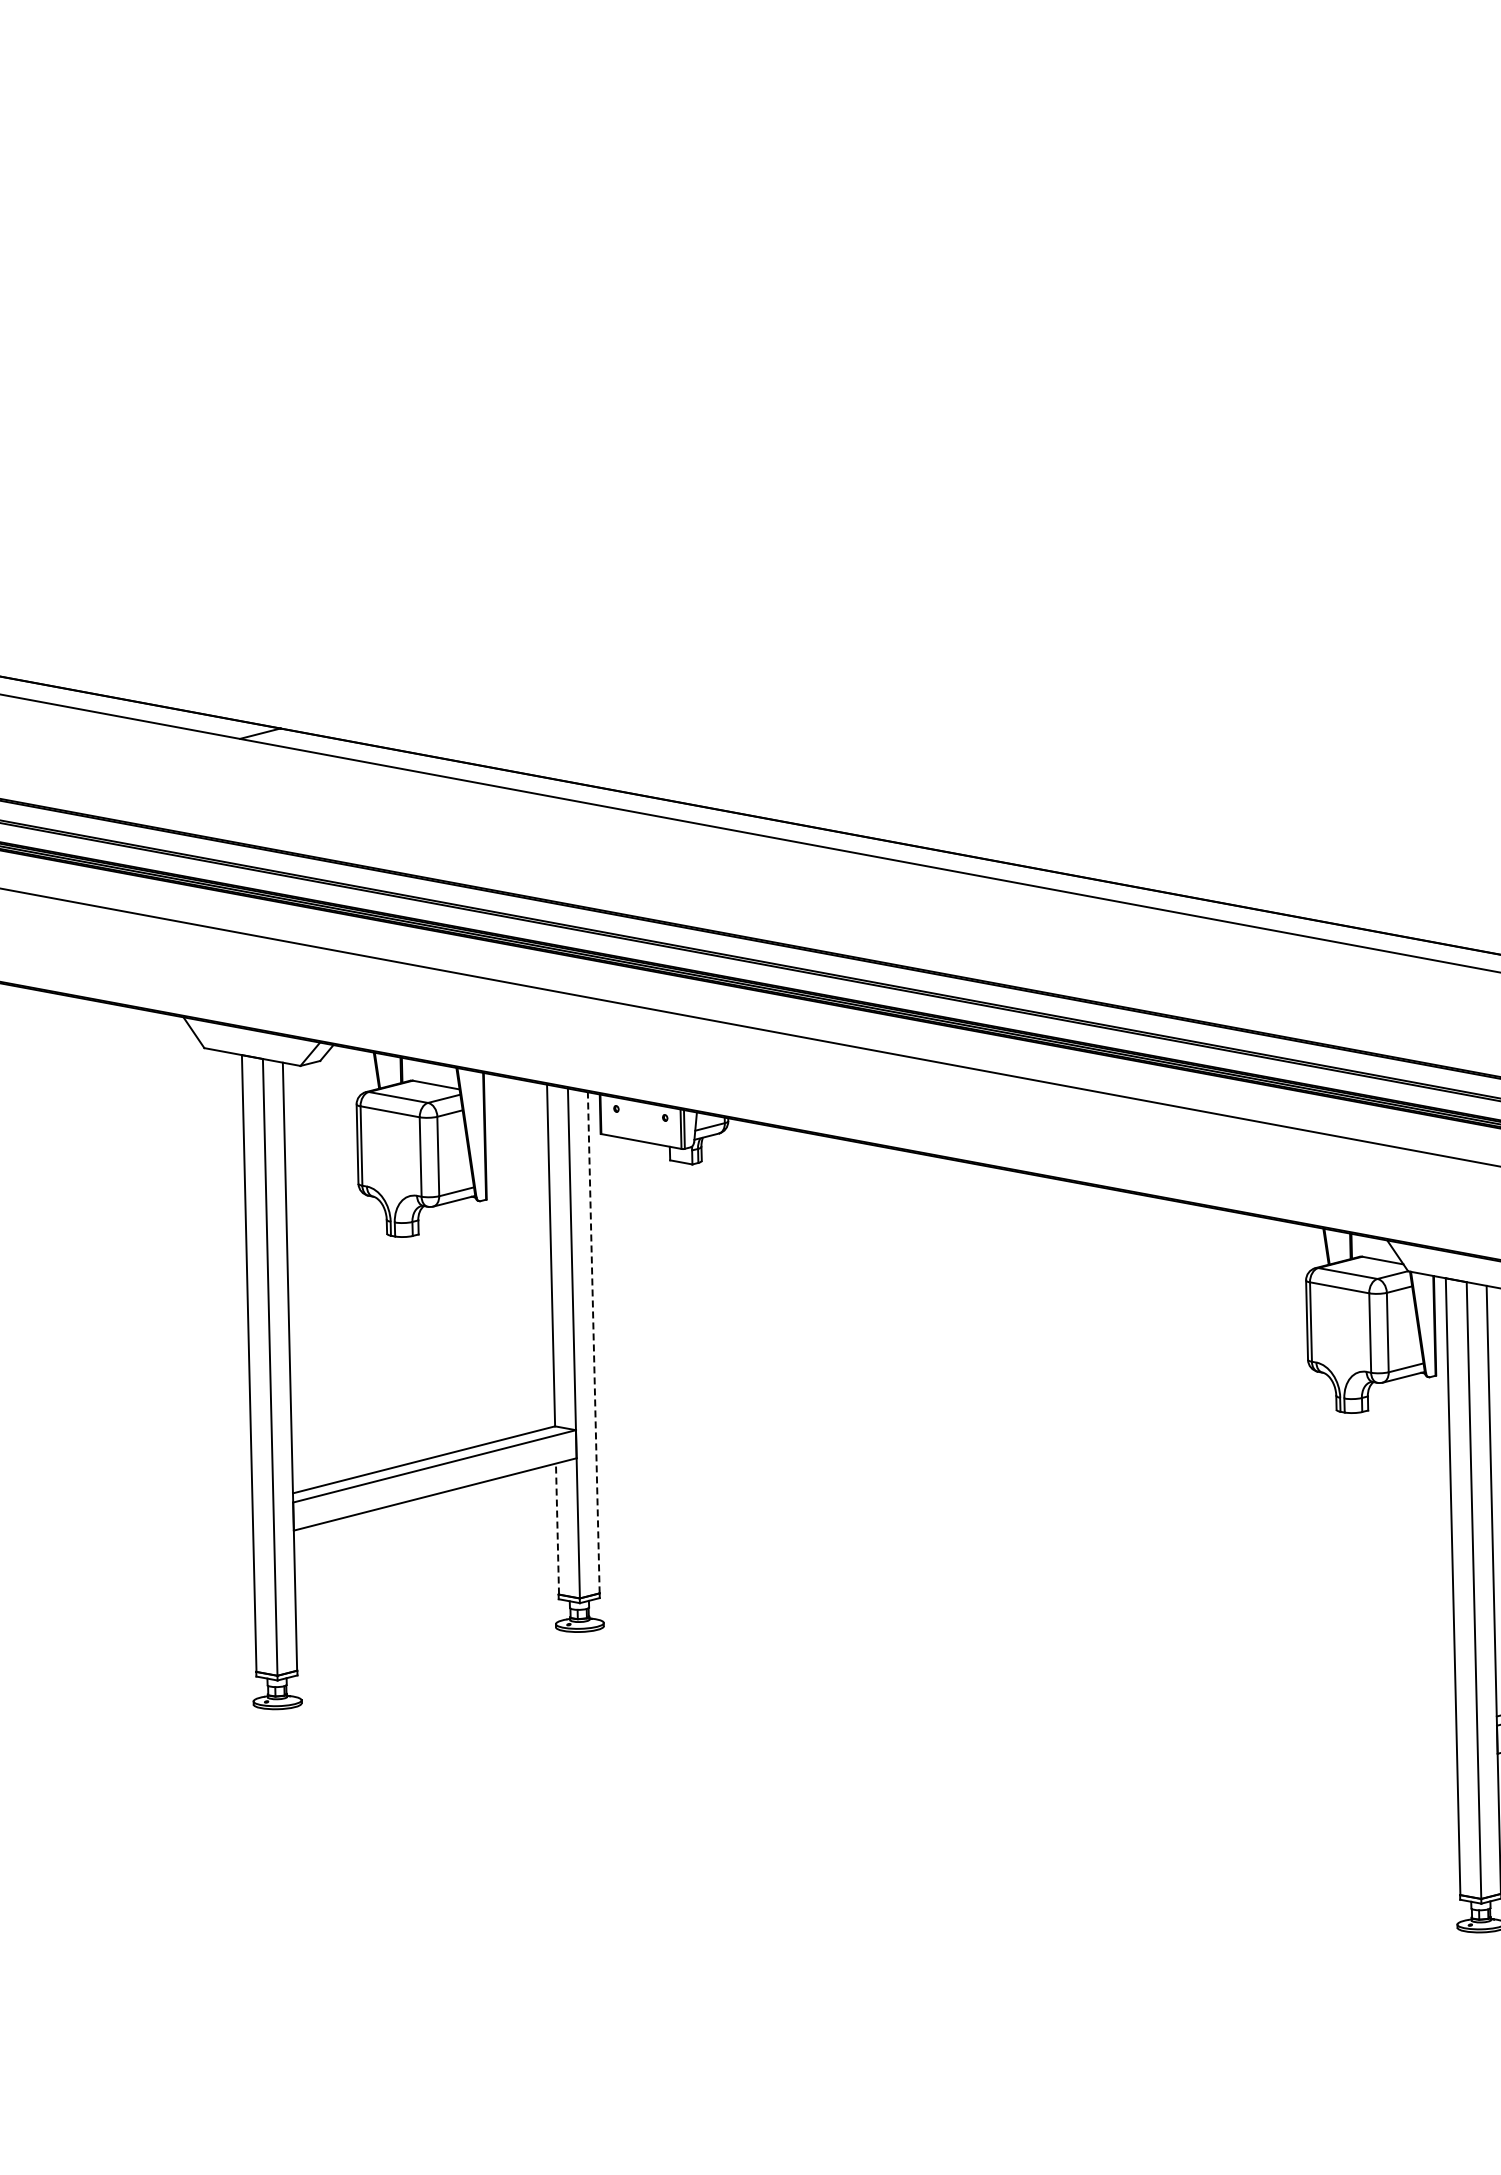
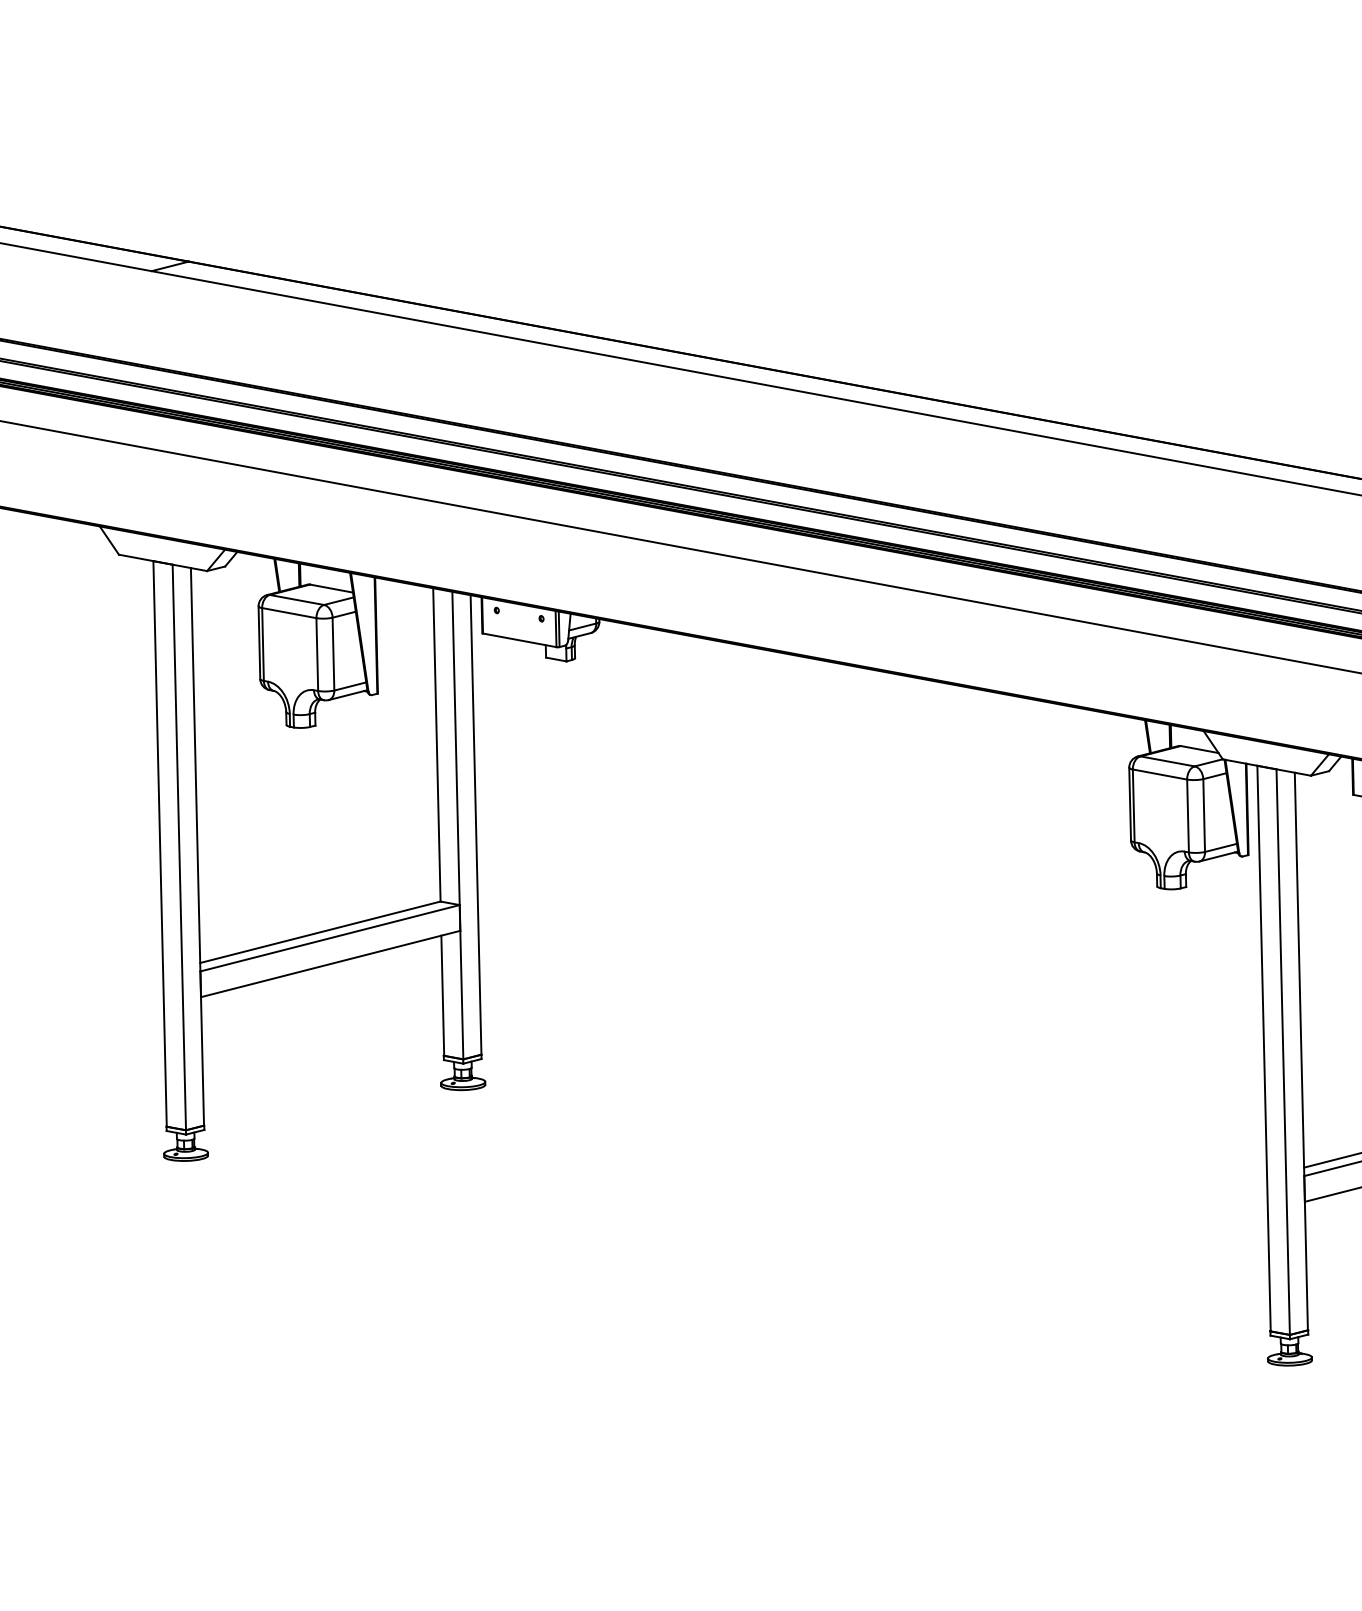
line: (593, 1342) -> (475, 824), dashed -> solid
line: (557, 1529) -> (442, 996), dashed -> solid

